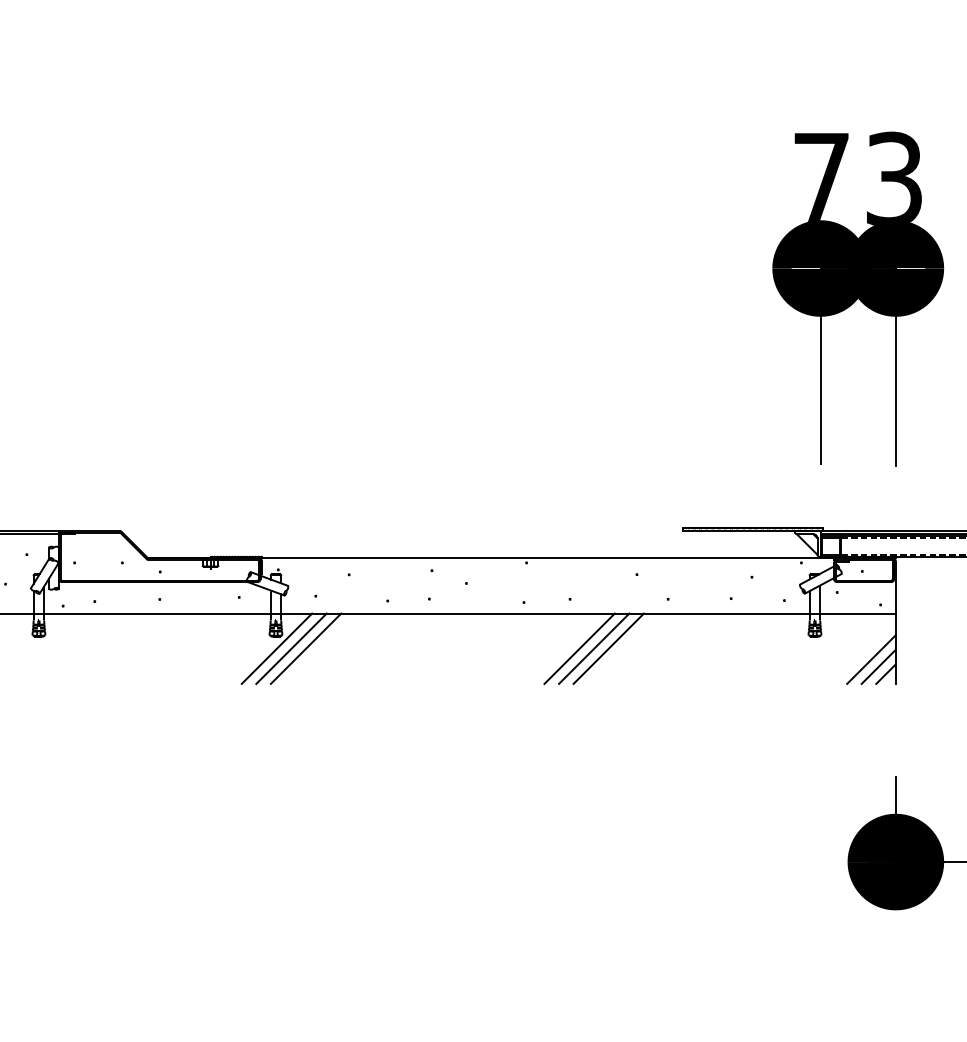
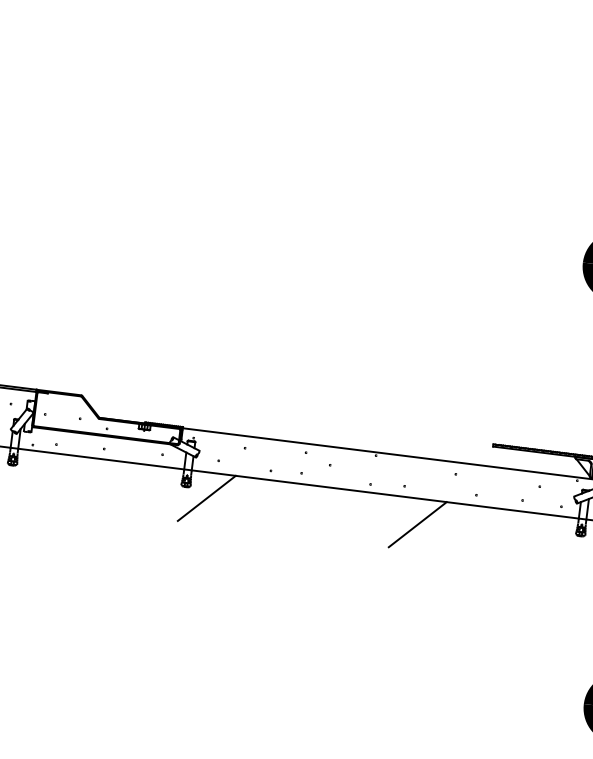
line: (276, 648) -> (185, 495), removed
line: (291, 648) -> (196, 496), removed
line: (579, 648) -> (407, 523), removed
line: (608, 648) -> (428, 525), removed

